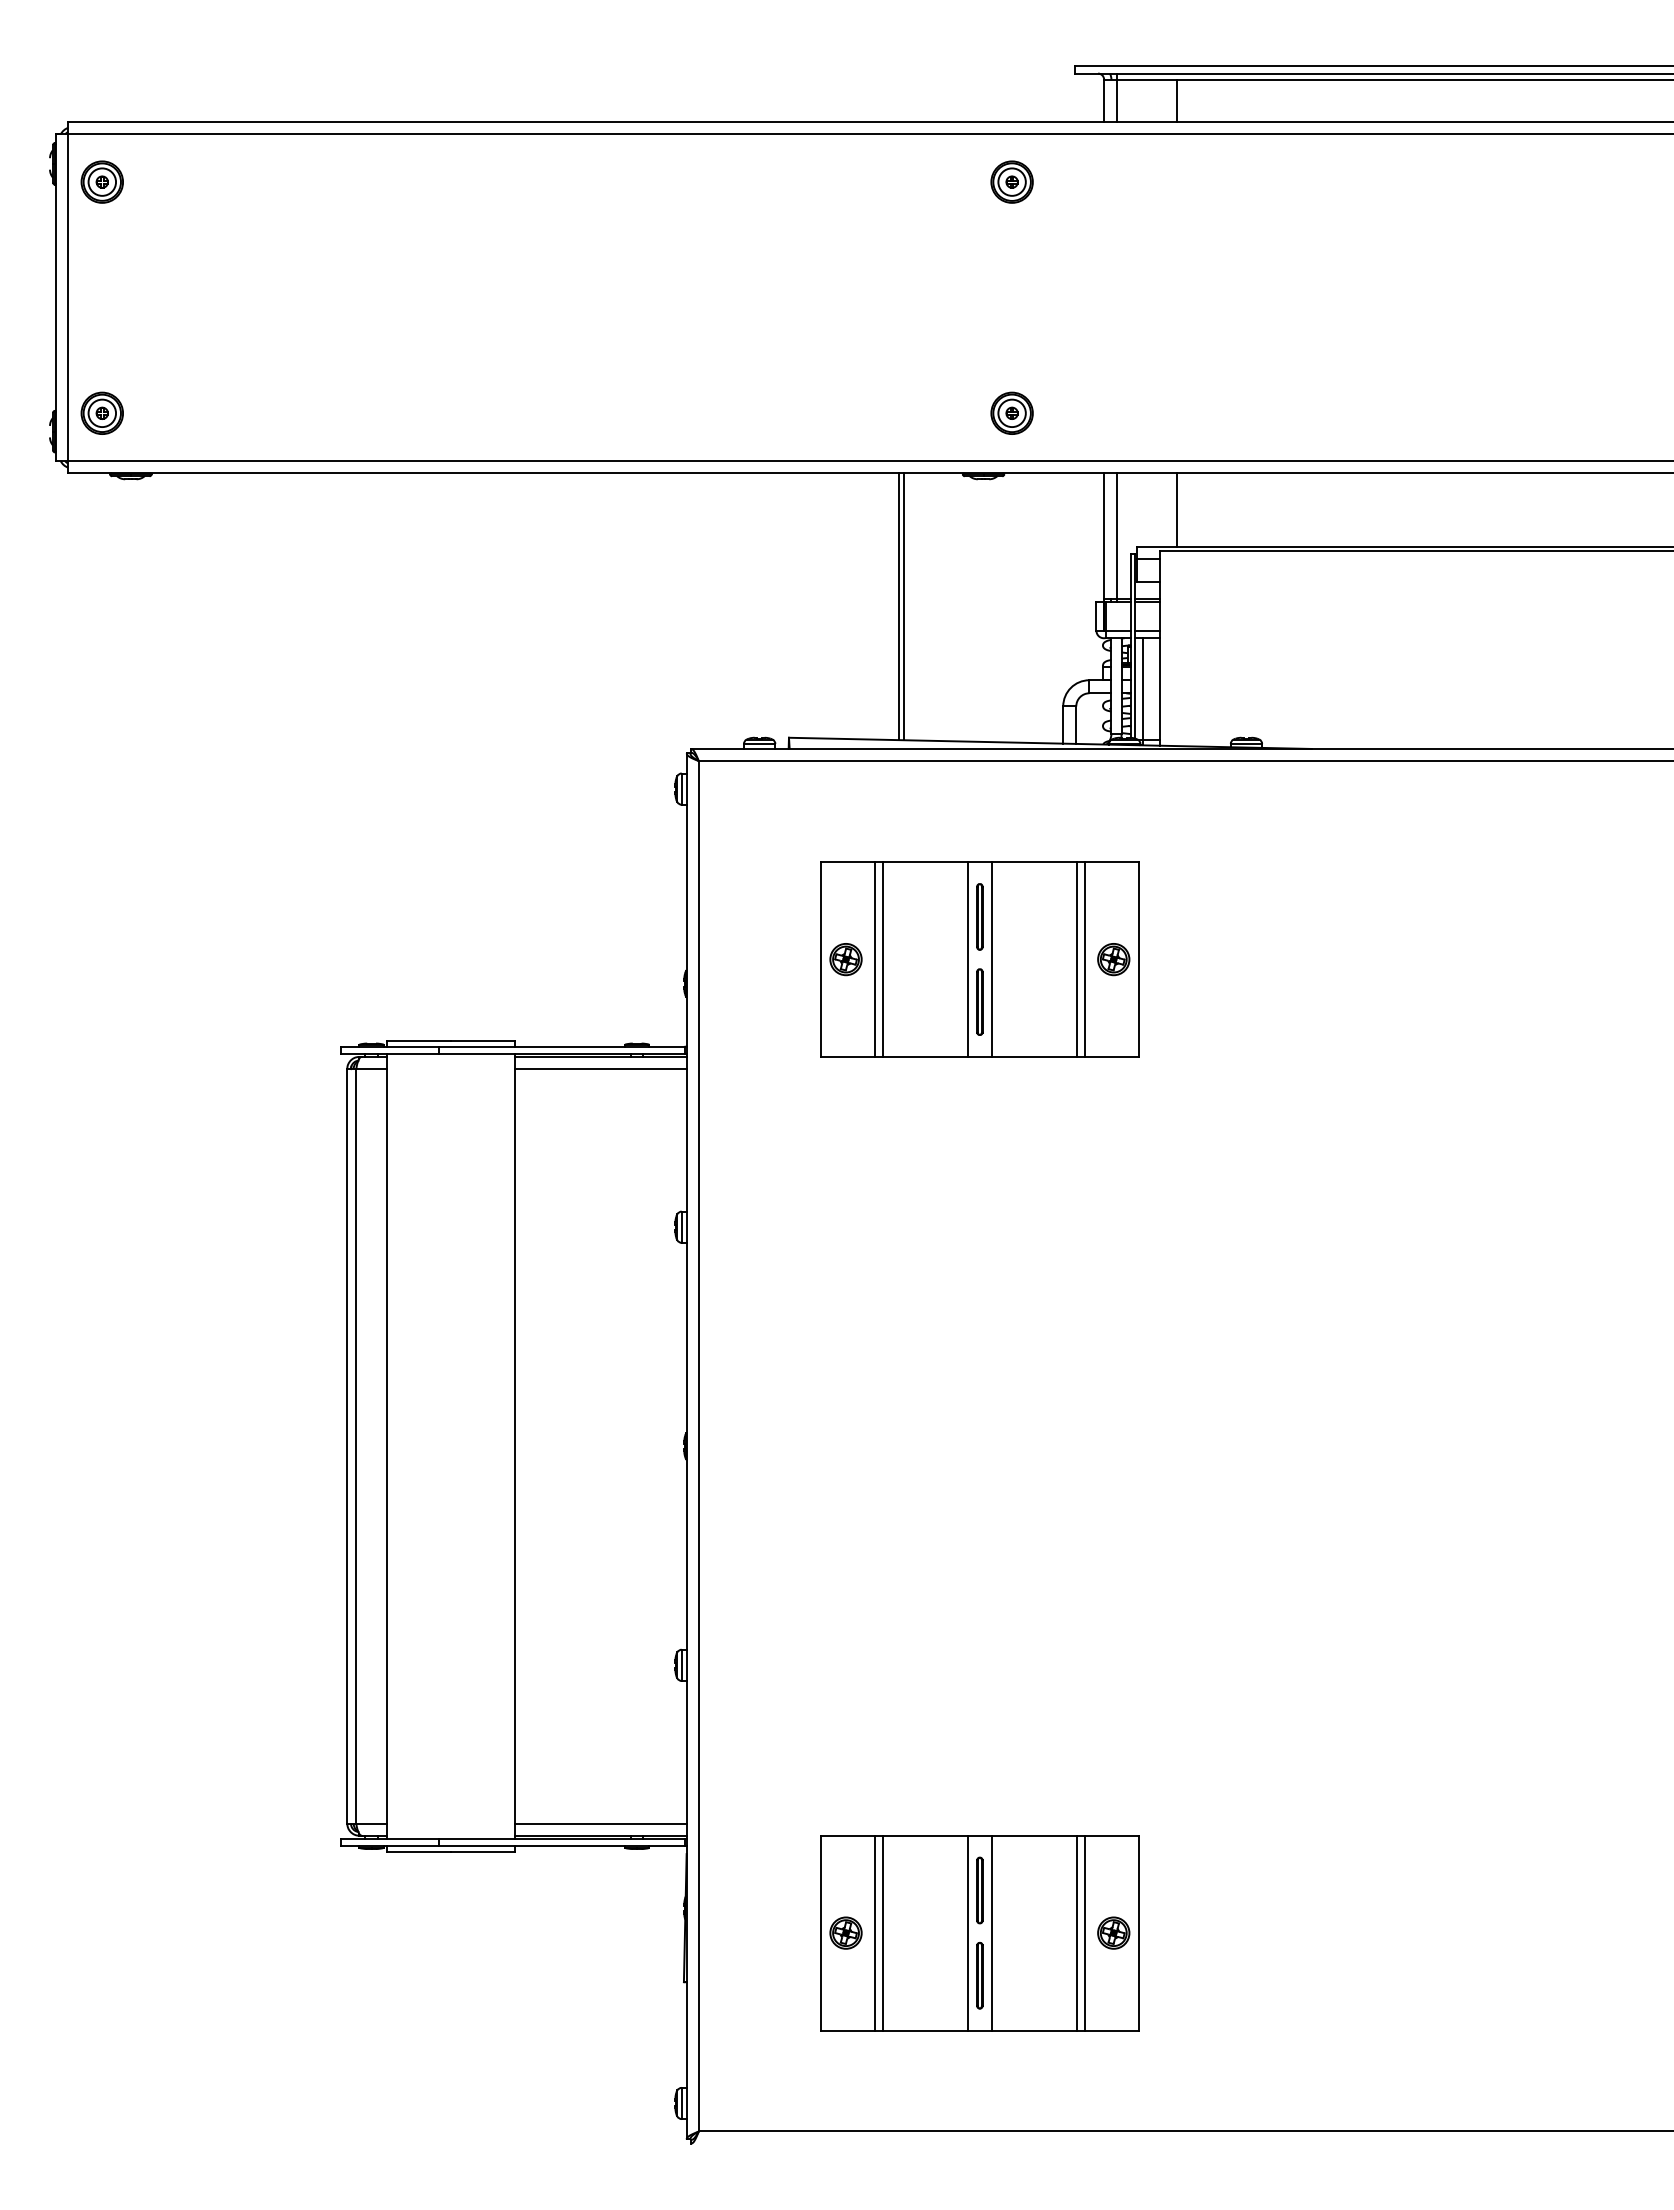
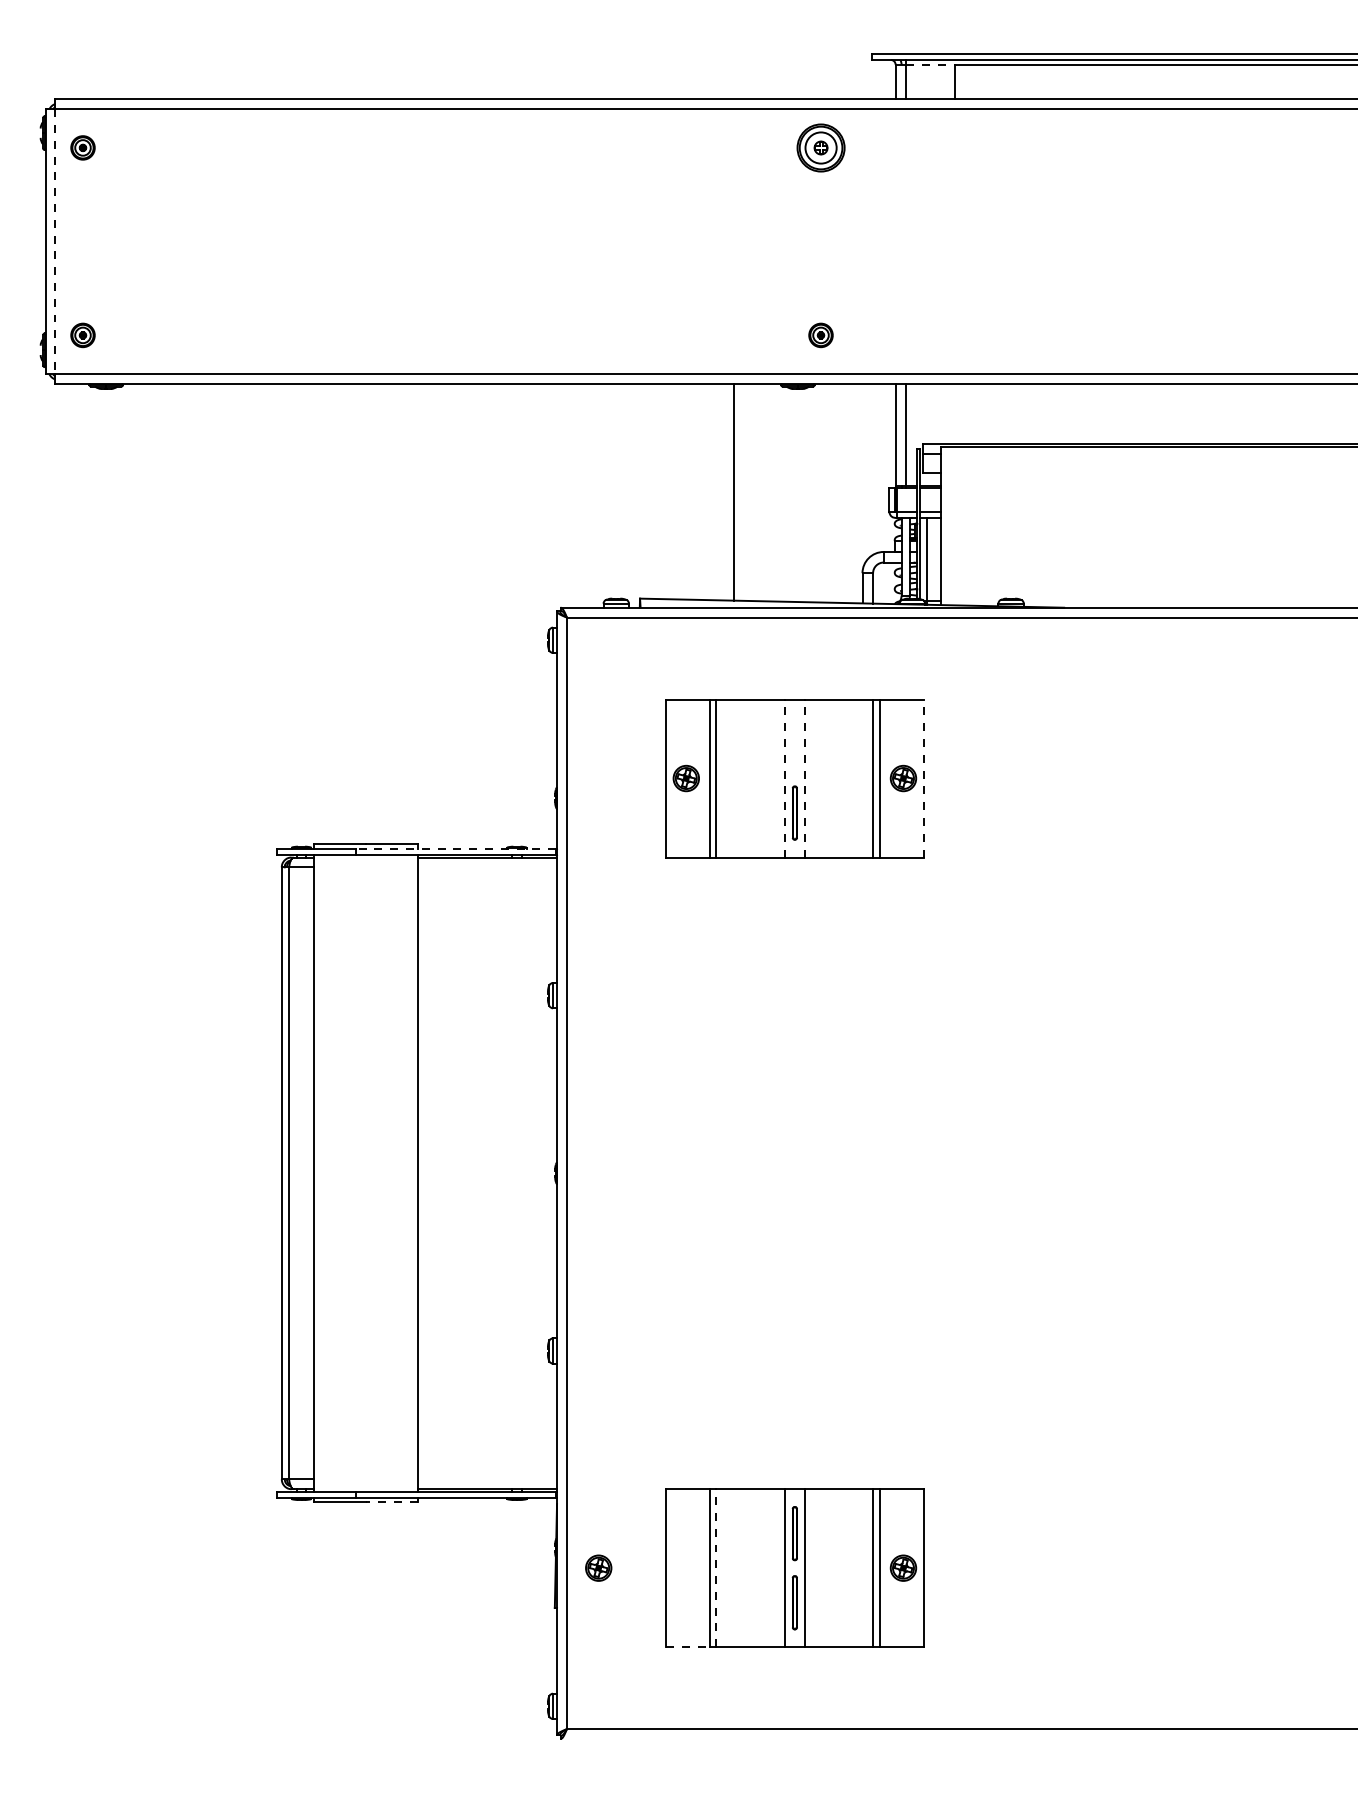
line: (1147, 79) -> (930, 64), solid -> dashed
part: (101, 181) -> (82, 147), size x0.7
part: (1011, 181) -> (820, 147), size x1.4
line: (68, 298) -> (55, 242), solid -> dashed
part: (101, 412) -> (82, 334), size x0.7
part: (1011, 412) -> (820, 334), size x0.7
line: (1177, 510) -> (955, 414), removed
line: (898, 606) -> (728, 492), removed
part: (979, 916) -> (794, 743), removed
line: (967, 959) -> (784, 778), solid -> dashed
line: (991, 959) -> (804, 778), solid -> dashed
line: (1138, 959) -> (923, 778), solid -> dashed
line: (561, 1046) -> (455, 849), solid -> dashed
line: (600, 1069) -> (487, 867), removed
line: (600, 1823) -> (487, 1479), removed
line: (482, 1851) -> (391, 1501), solid -> dashed
part: (845, 1932) -> (598, 1567), moved
line: (883, 1932) -> (716, 1567), solid -> dashed
line: (847, 2030) -> (687, 1647), solid -> dashed

